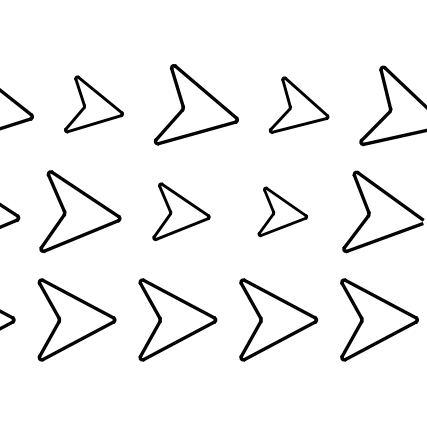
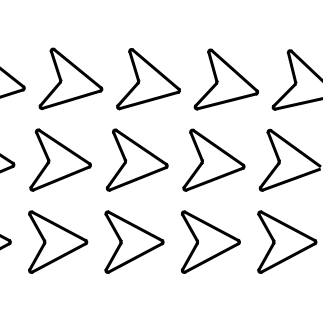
part: (93, 104) -> (70, 78), size x1.43
part: (298, 104) -> (225, 78), size x1.43
part: (181, 211) -> (137, 160), size x1.43
part: (282, 211) -> (213, 160), size x1.67

